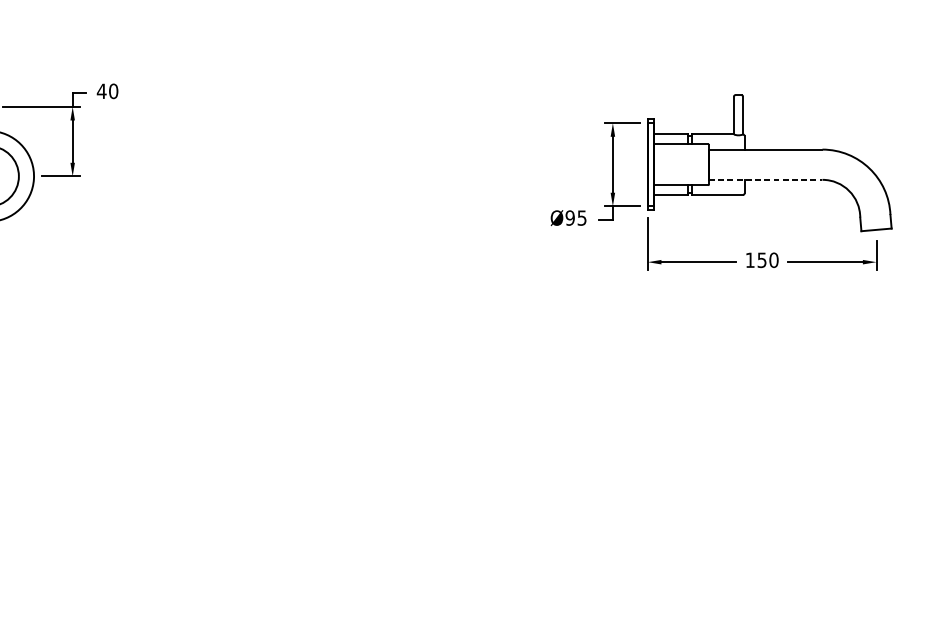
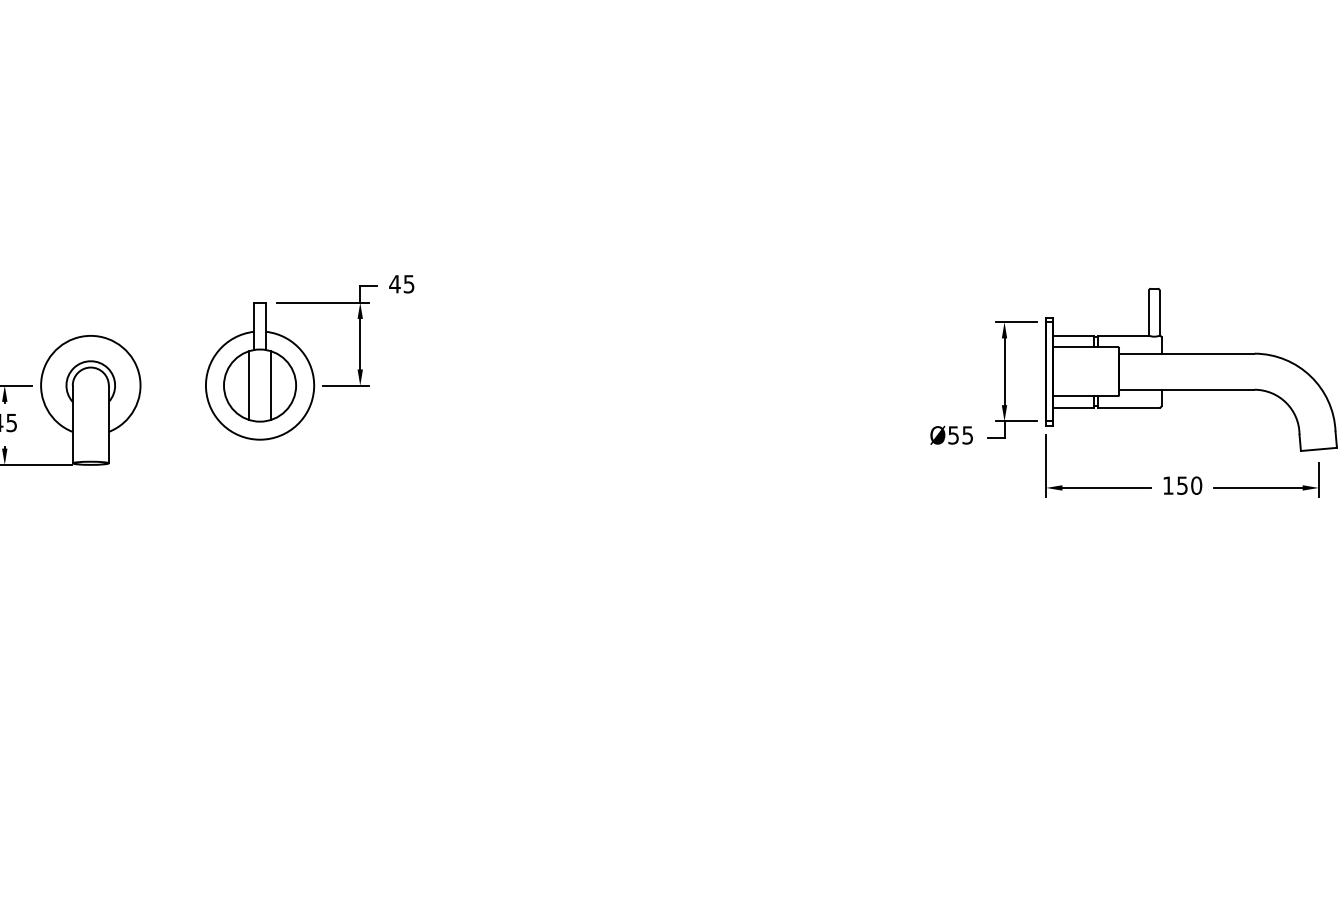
text: (113, 91) -> (408, 284), 40 -> 45
line: (765, 179) -> (1186, 389), dashed -> solid
text: (570, 218) -> (953, 435), Ø95 -> Ø55

